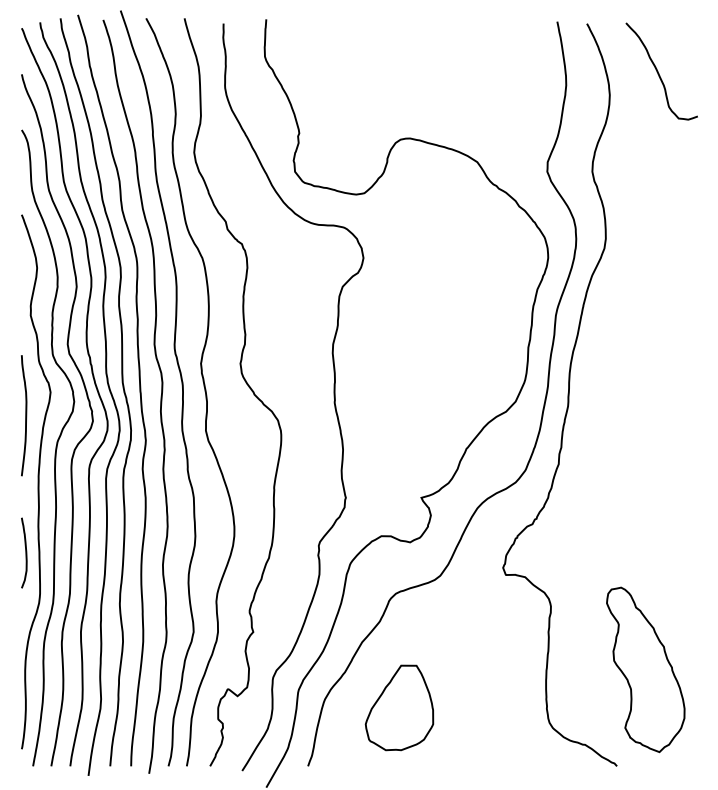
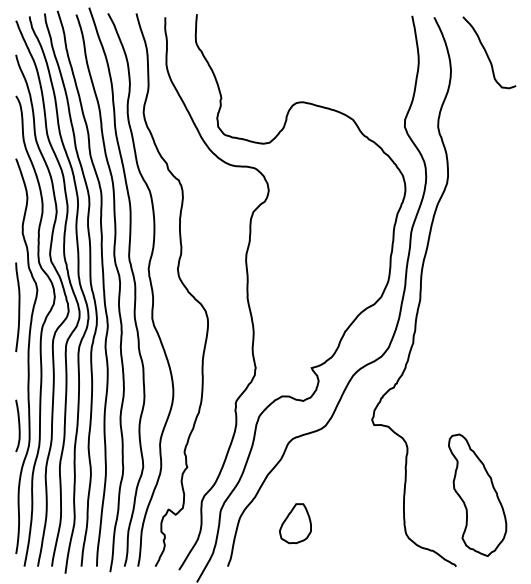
curve: (25, 552) -> (18, 425), moved
part: (399, 707) -> (295, 523), size x0.62

